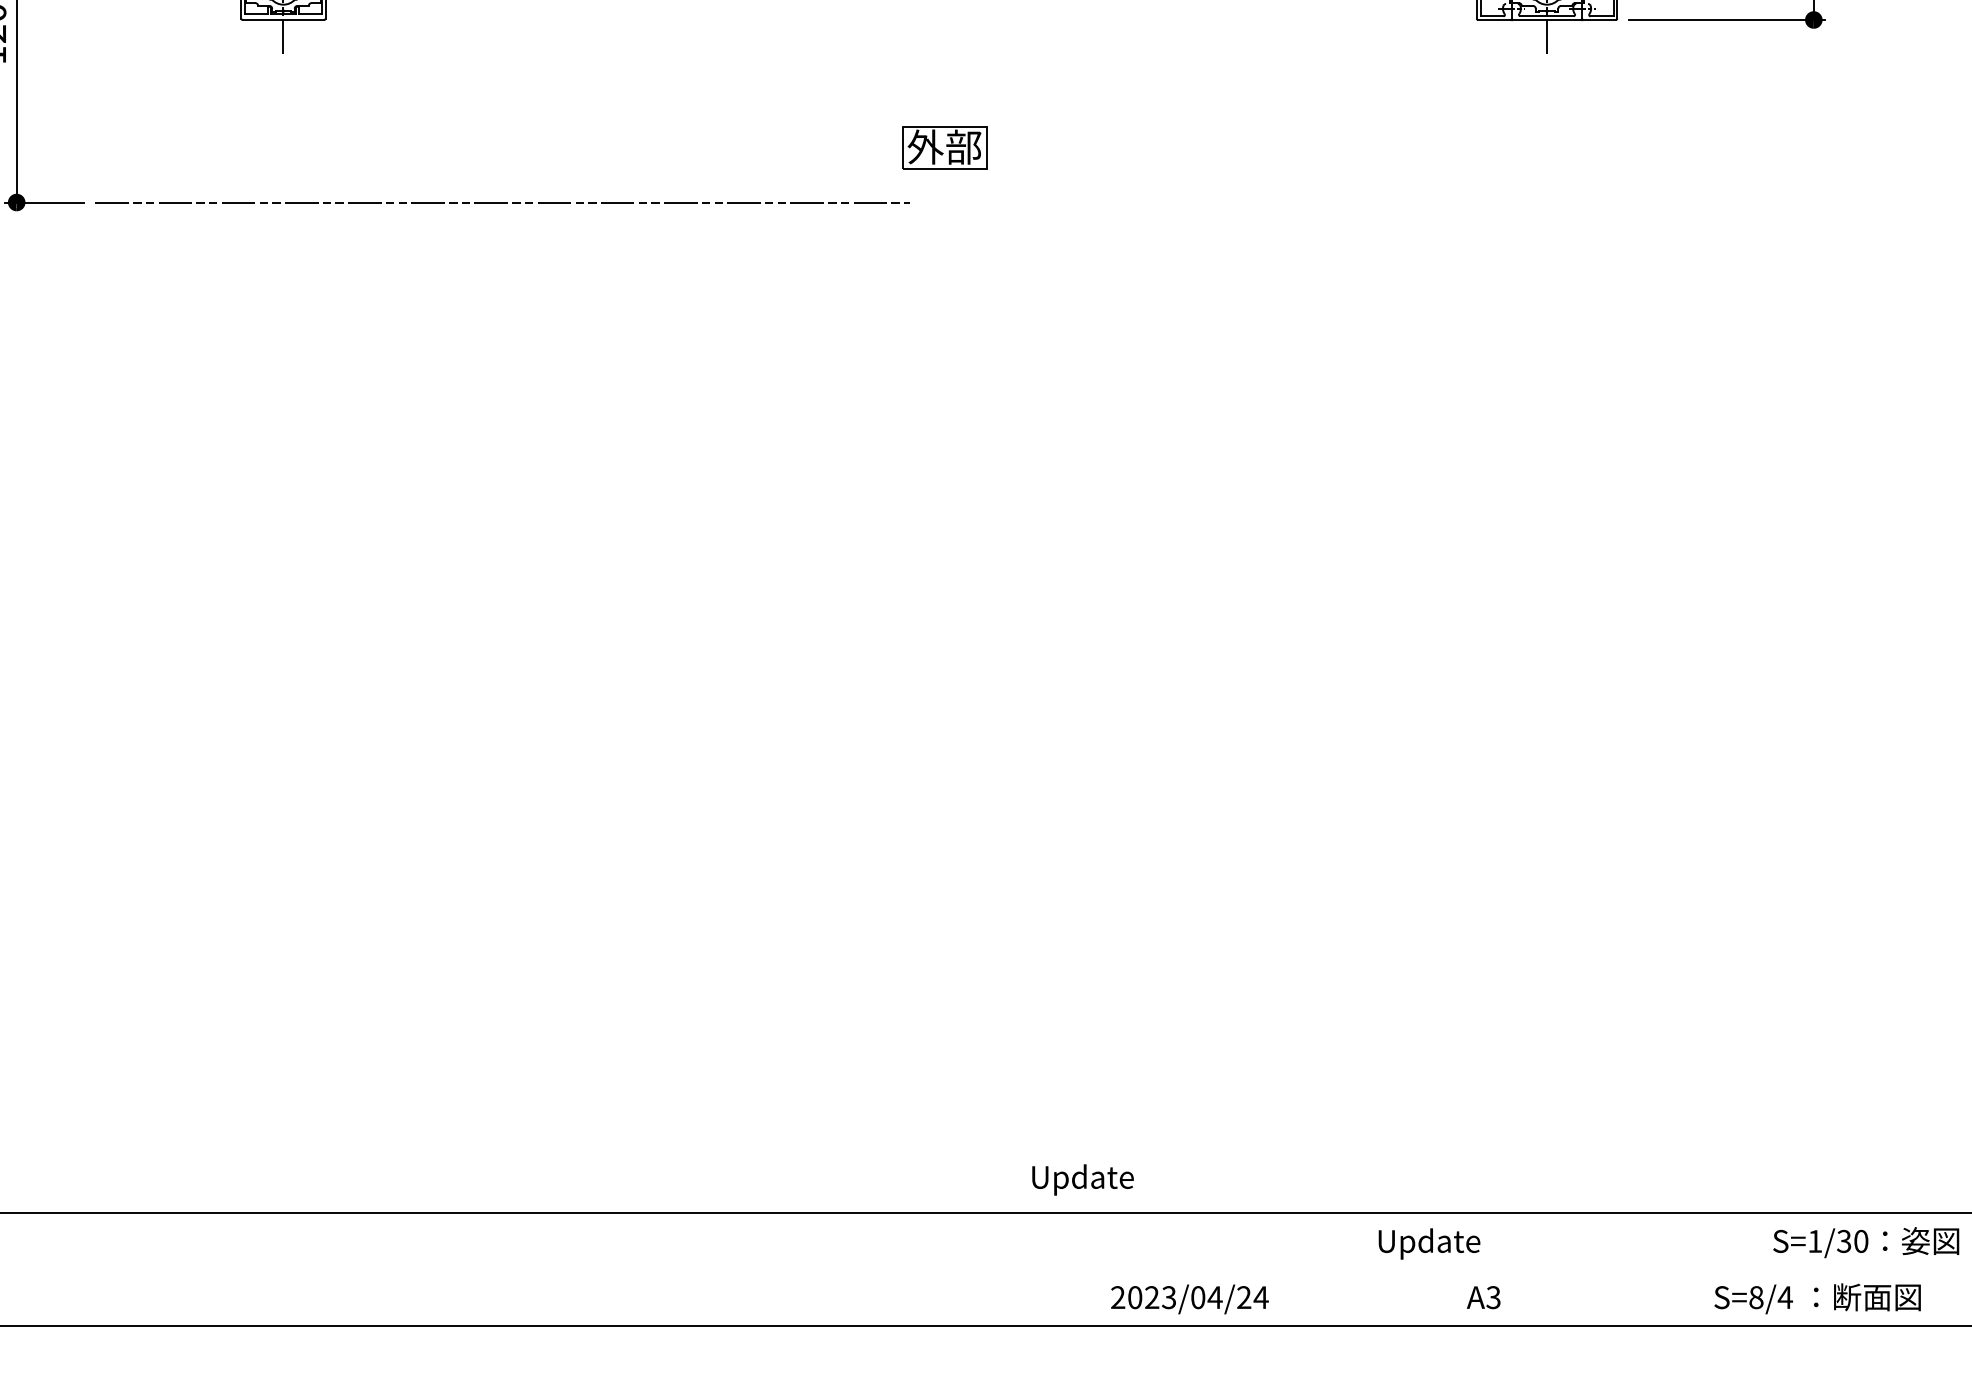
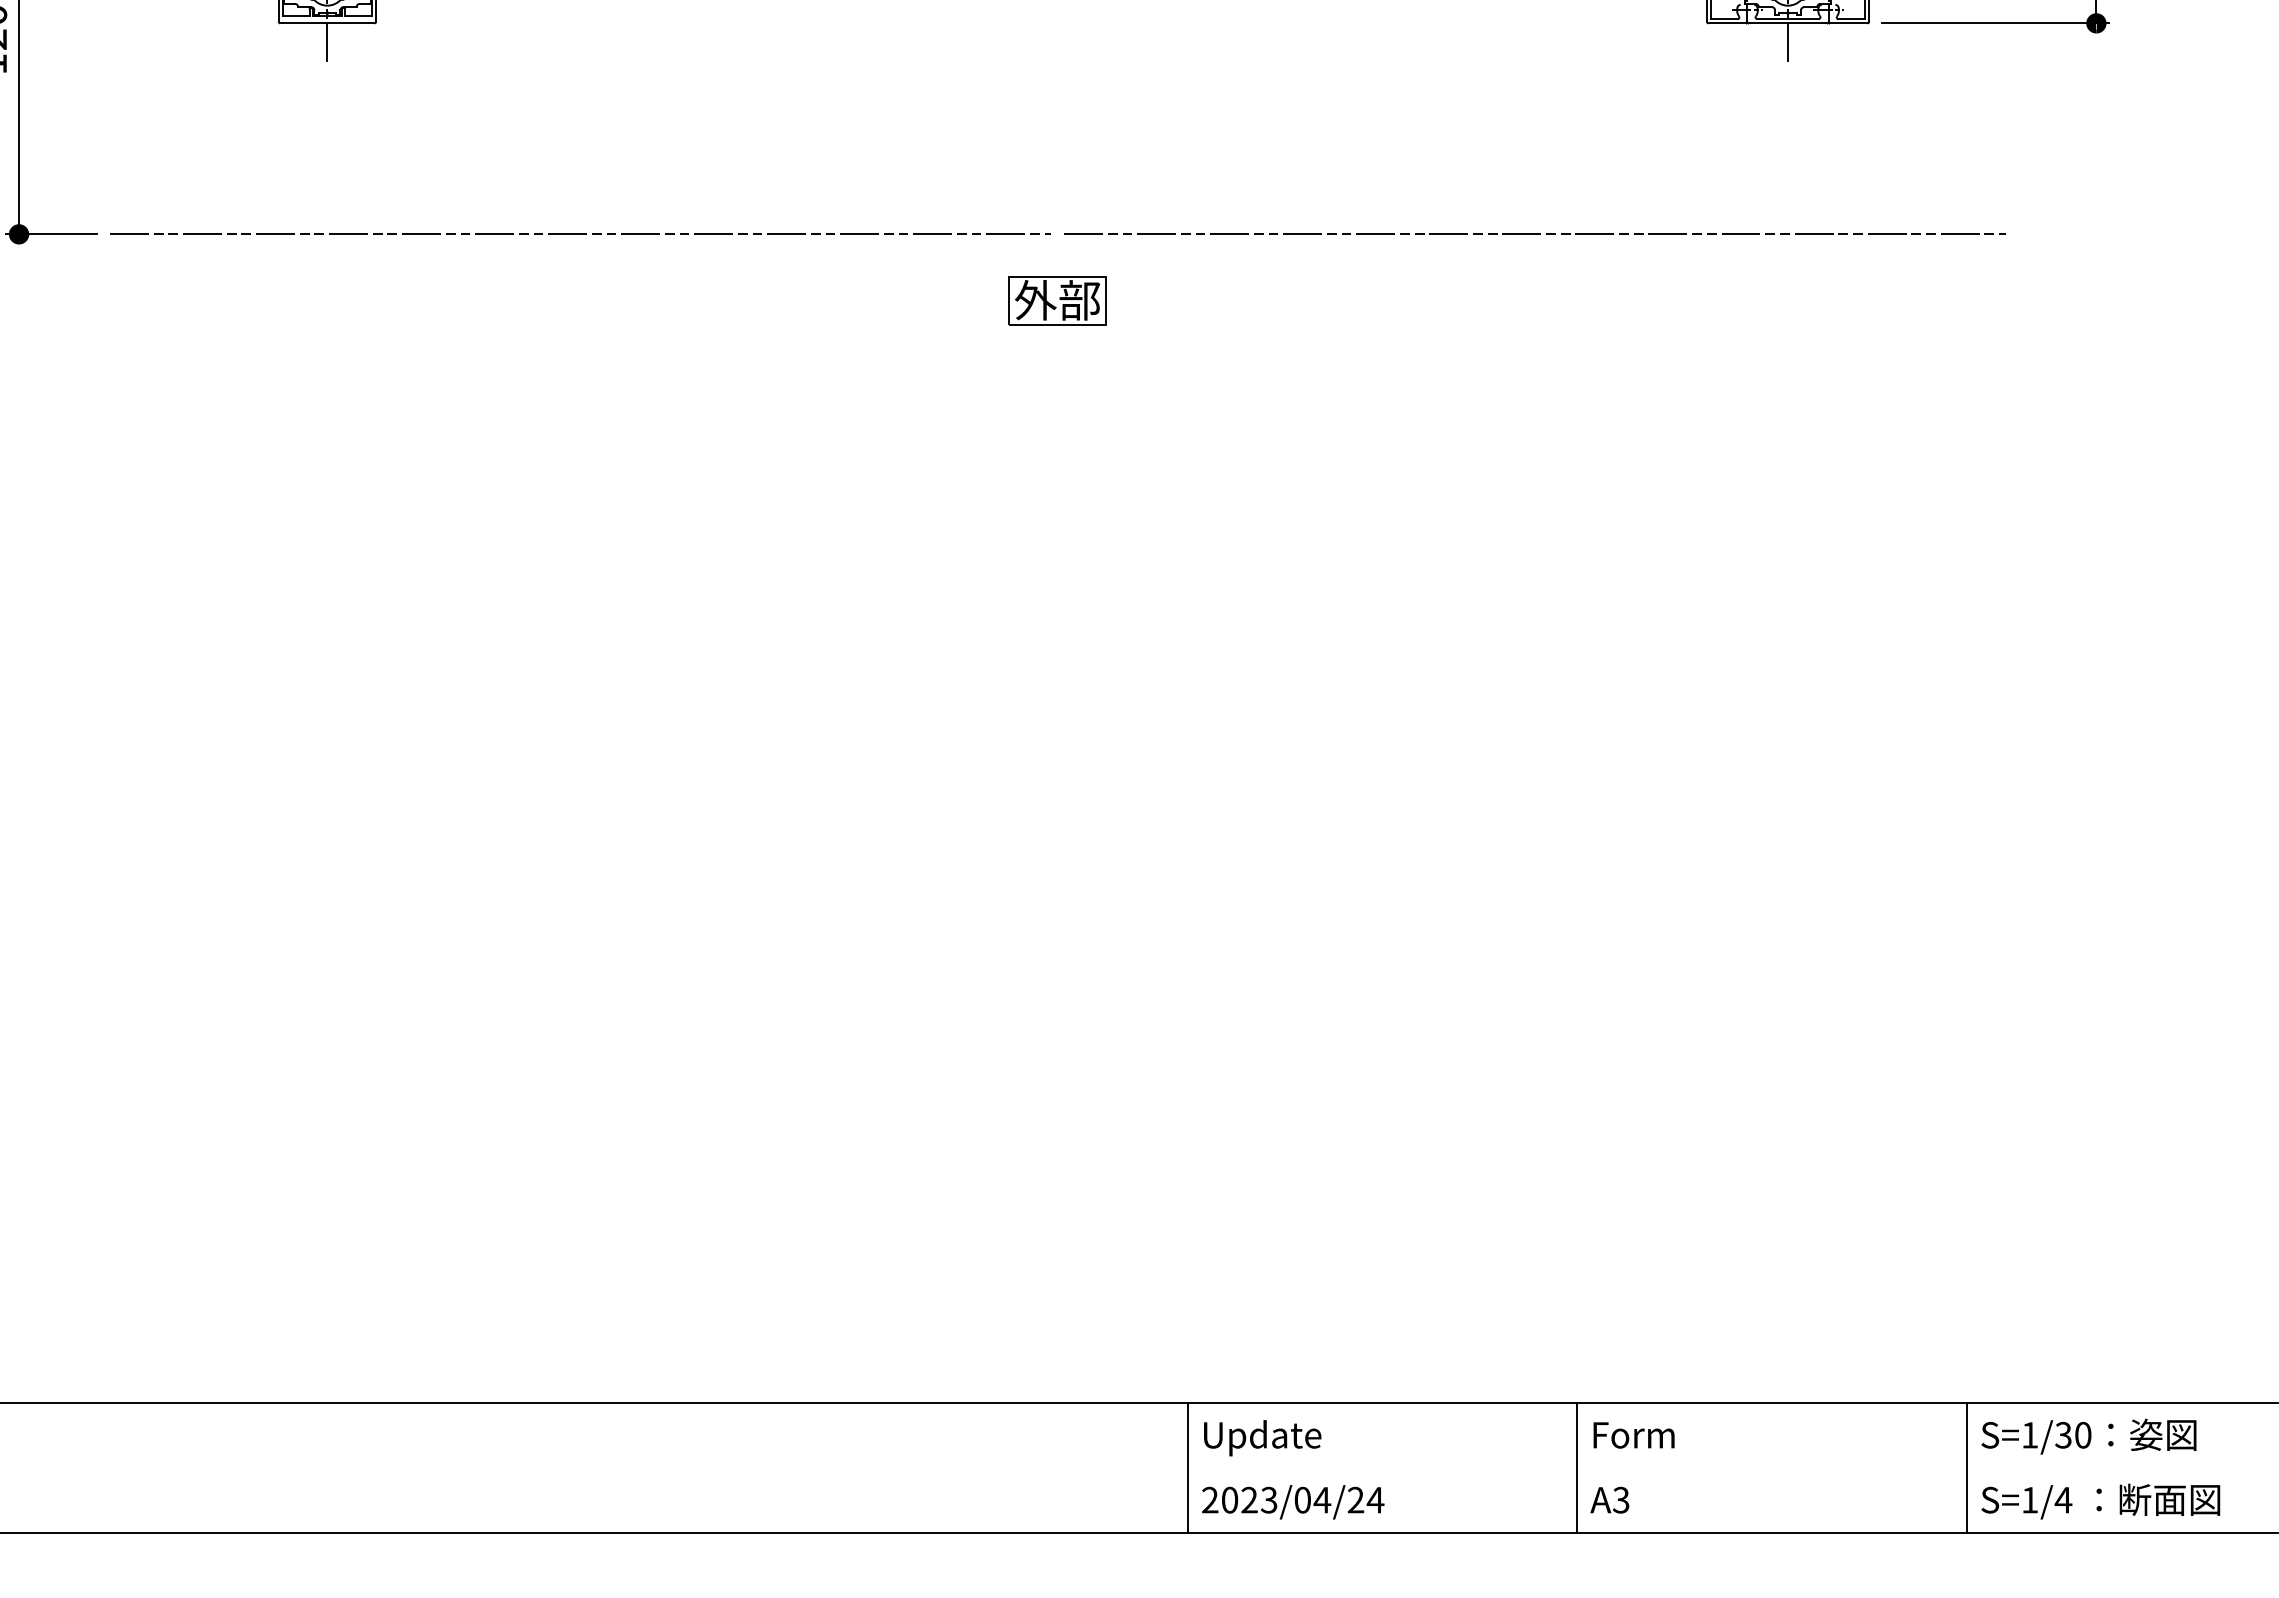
part: (944, 147) -> (1057, 300), moved
line: (1327, 201) -> (1534, 233), added
text: (1082, 1180) -> (1262, 1438), moved
text: (1865, 1242) -> (2088, 1436), moved
text: (1428, 1244) -> (1651, 1438), Update -> Form
line: (1027, 1269) -> (1187, 1467), added
line: (1364, 1269) -> (1577, 1467), added
line: (1701, 1269) -> (1966, 1467), added
text: (1483, 1297) -> (1609, 1499), moved
text: (1756, 1297) -> (2030, 1499), S=8/4 -> S=1/4
text: (1190, 1299) -> (1293, 1502), moved

